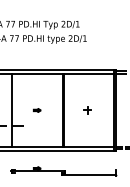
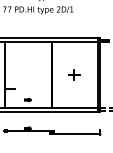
part: (37, 110) -> (28, 100), moved
part: (87, 110) -> (74, 75), size x1.6

